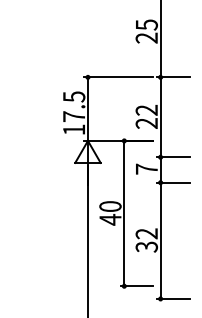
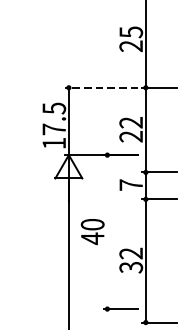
line: (118, 77) -> (101, 87), solid -> dashed
line: (124, 213) -> (107, 232), removed

